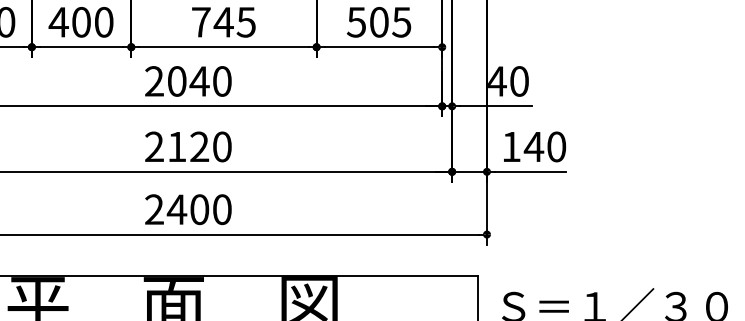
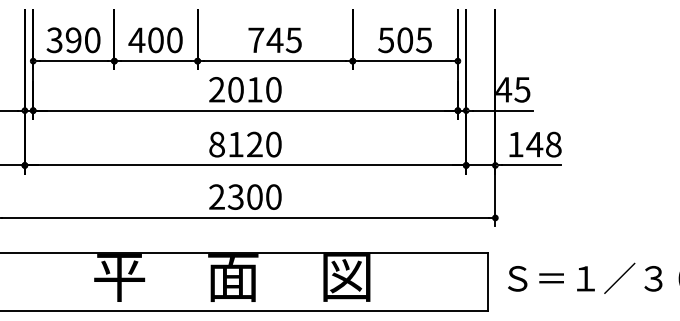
text: (199, 81) -> (254, 89), 2040 -> 2010
text: (519, 81) -> (522, 89), 40 -> 45
text: (153, 146) -> (216, 144), 2120 -> 8120
text: (556, 146) -> (553, 144), 140 -> 148
text: (176, 208) -> (235, 196), 2400 -> 2300

